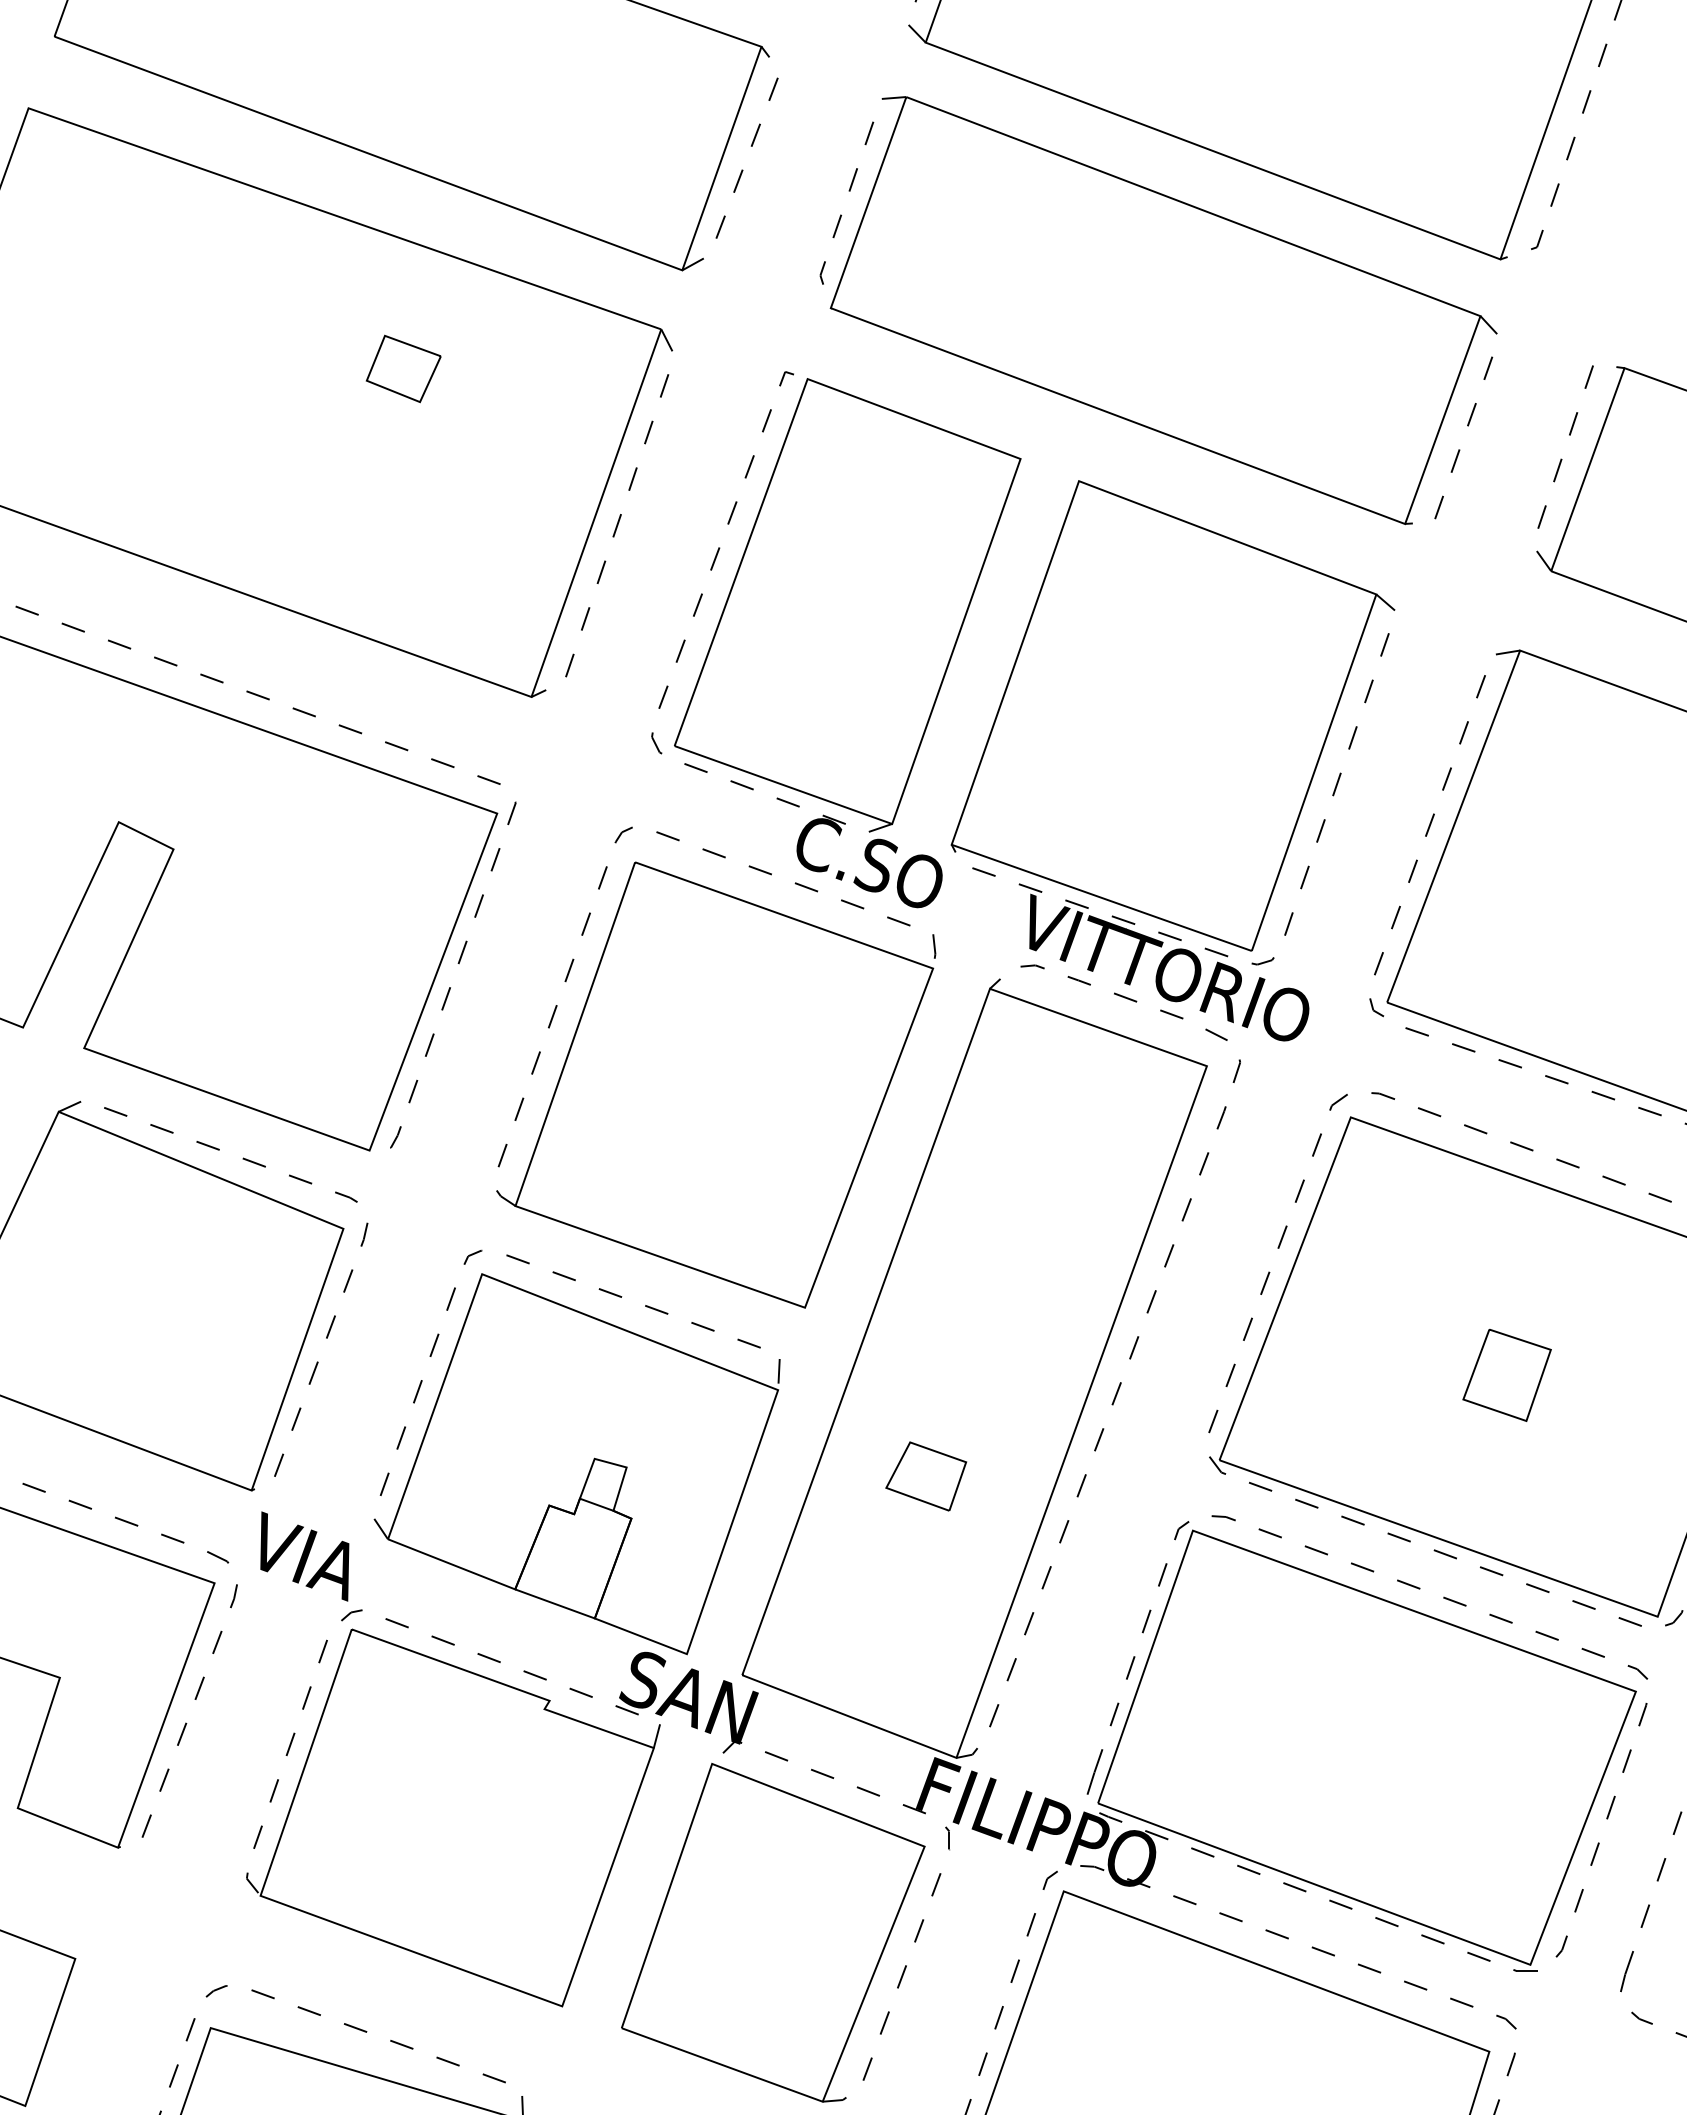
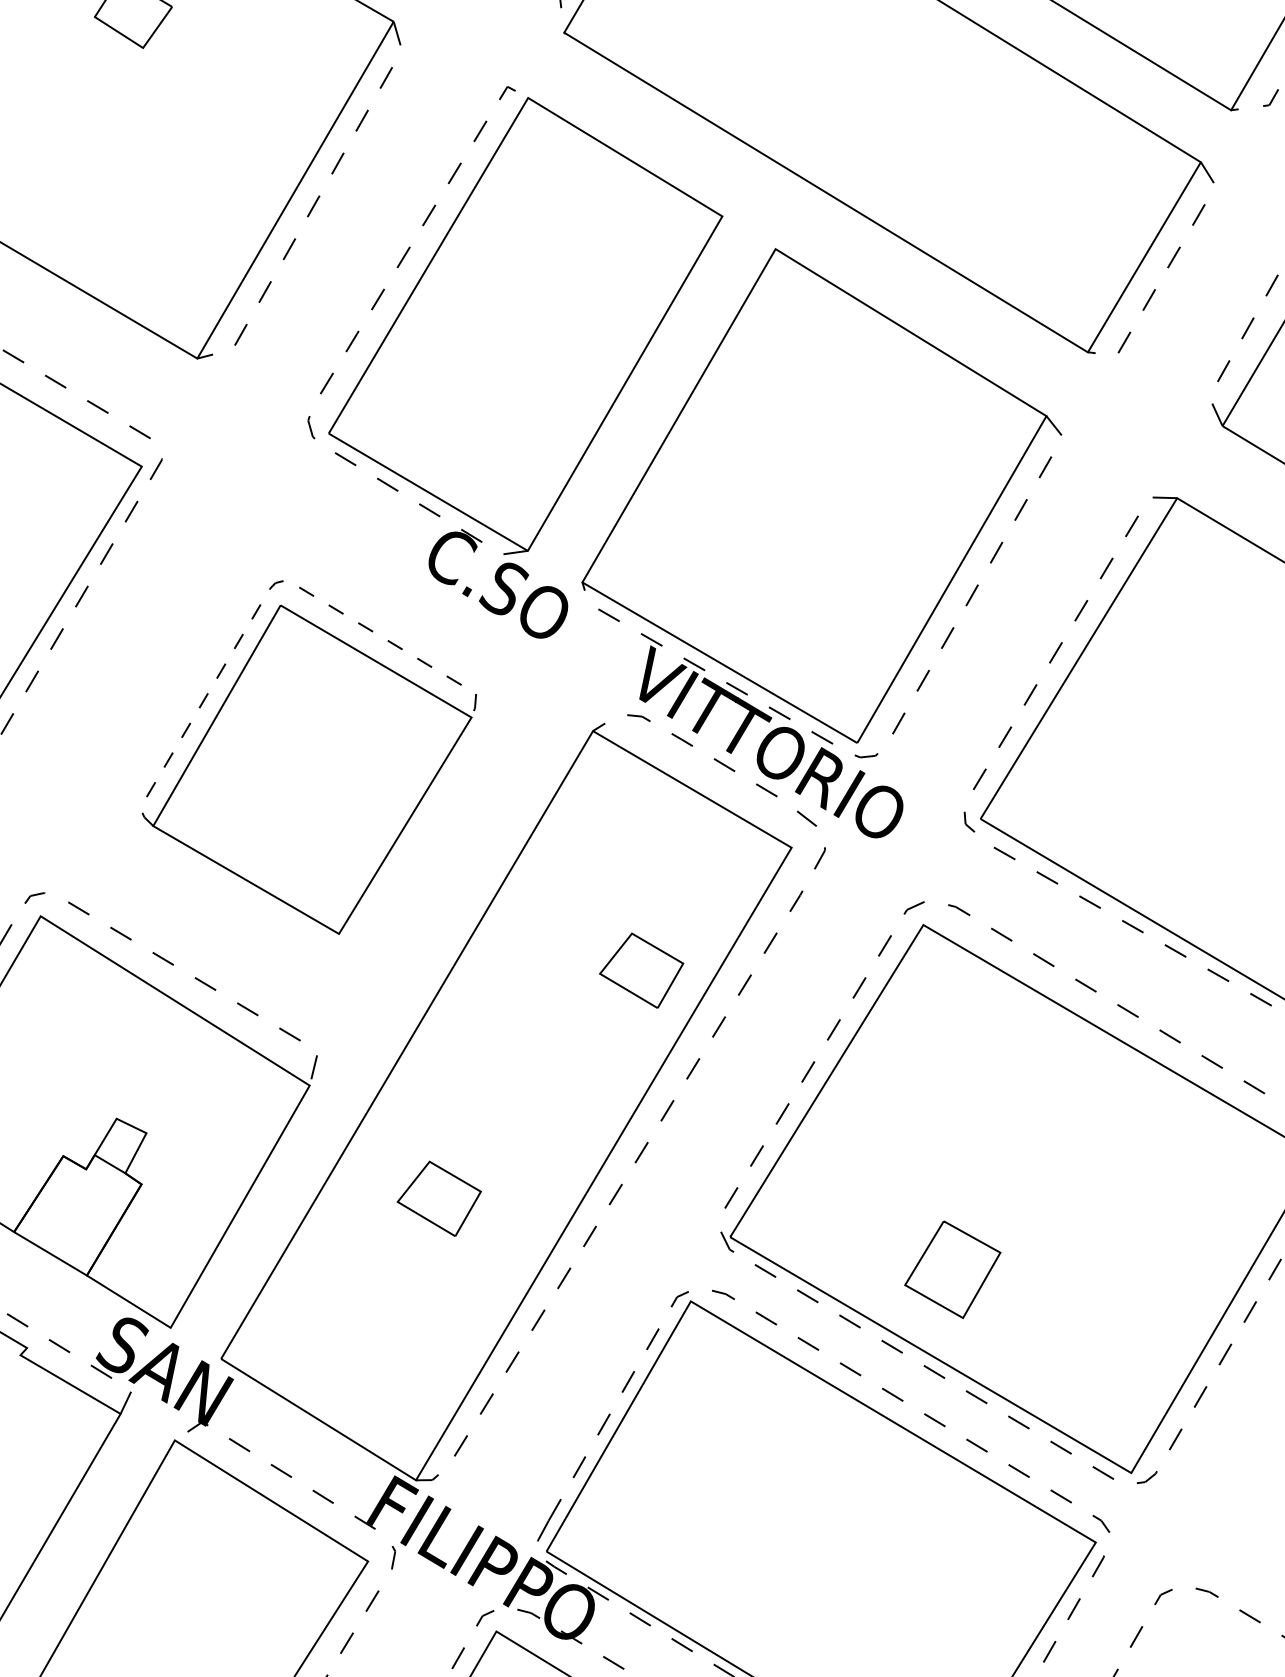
part: (716, 1067) -> (309, 757), size x0.7
part: (1082, 1214) -> (641, 970), added
part: (1506, 1375) -> (952, 1269), moved

